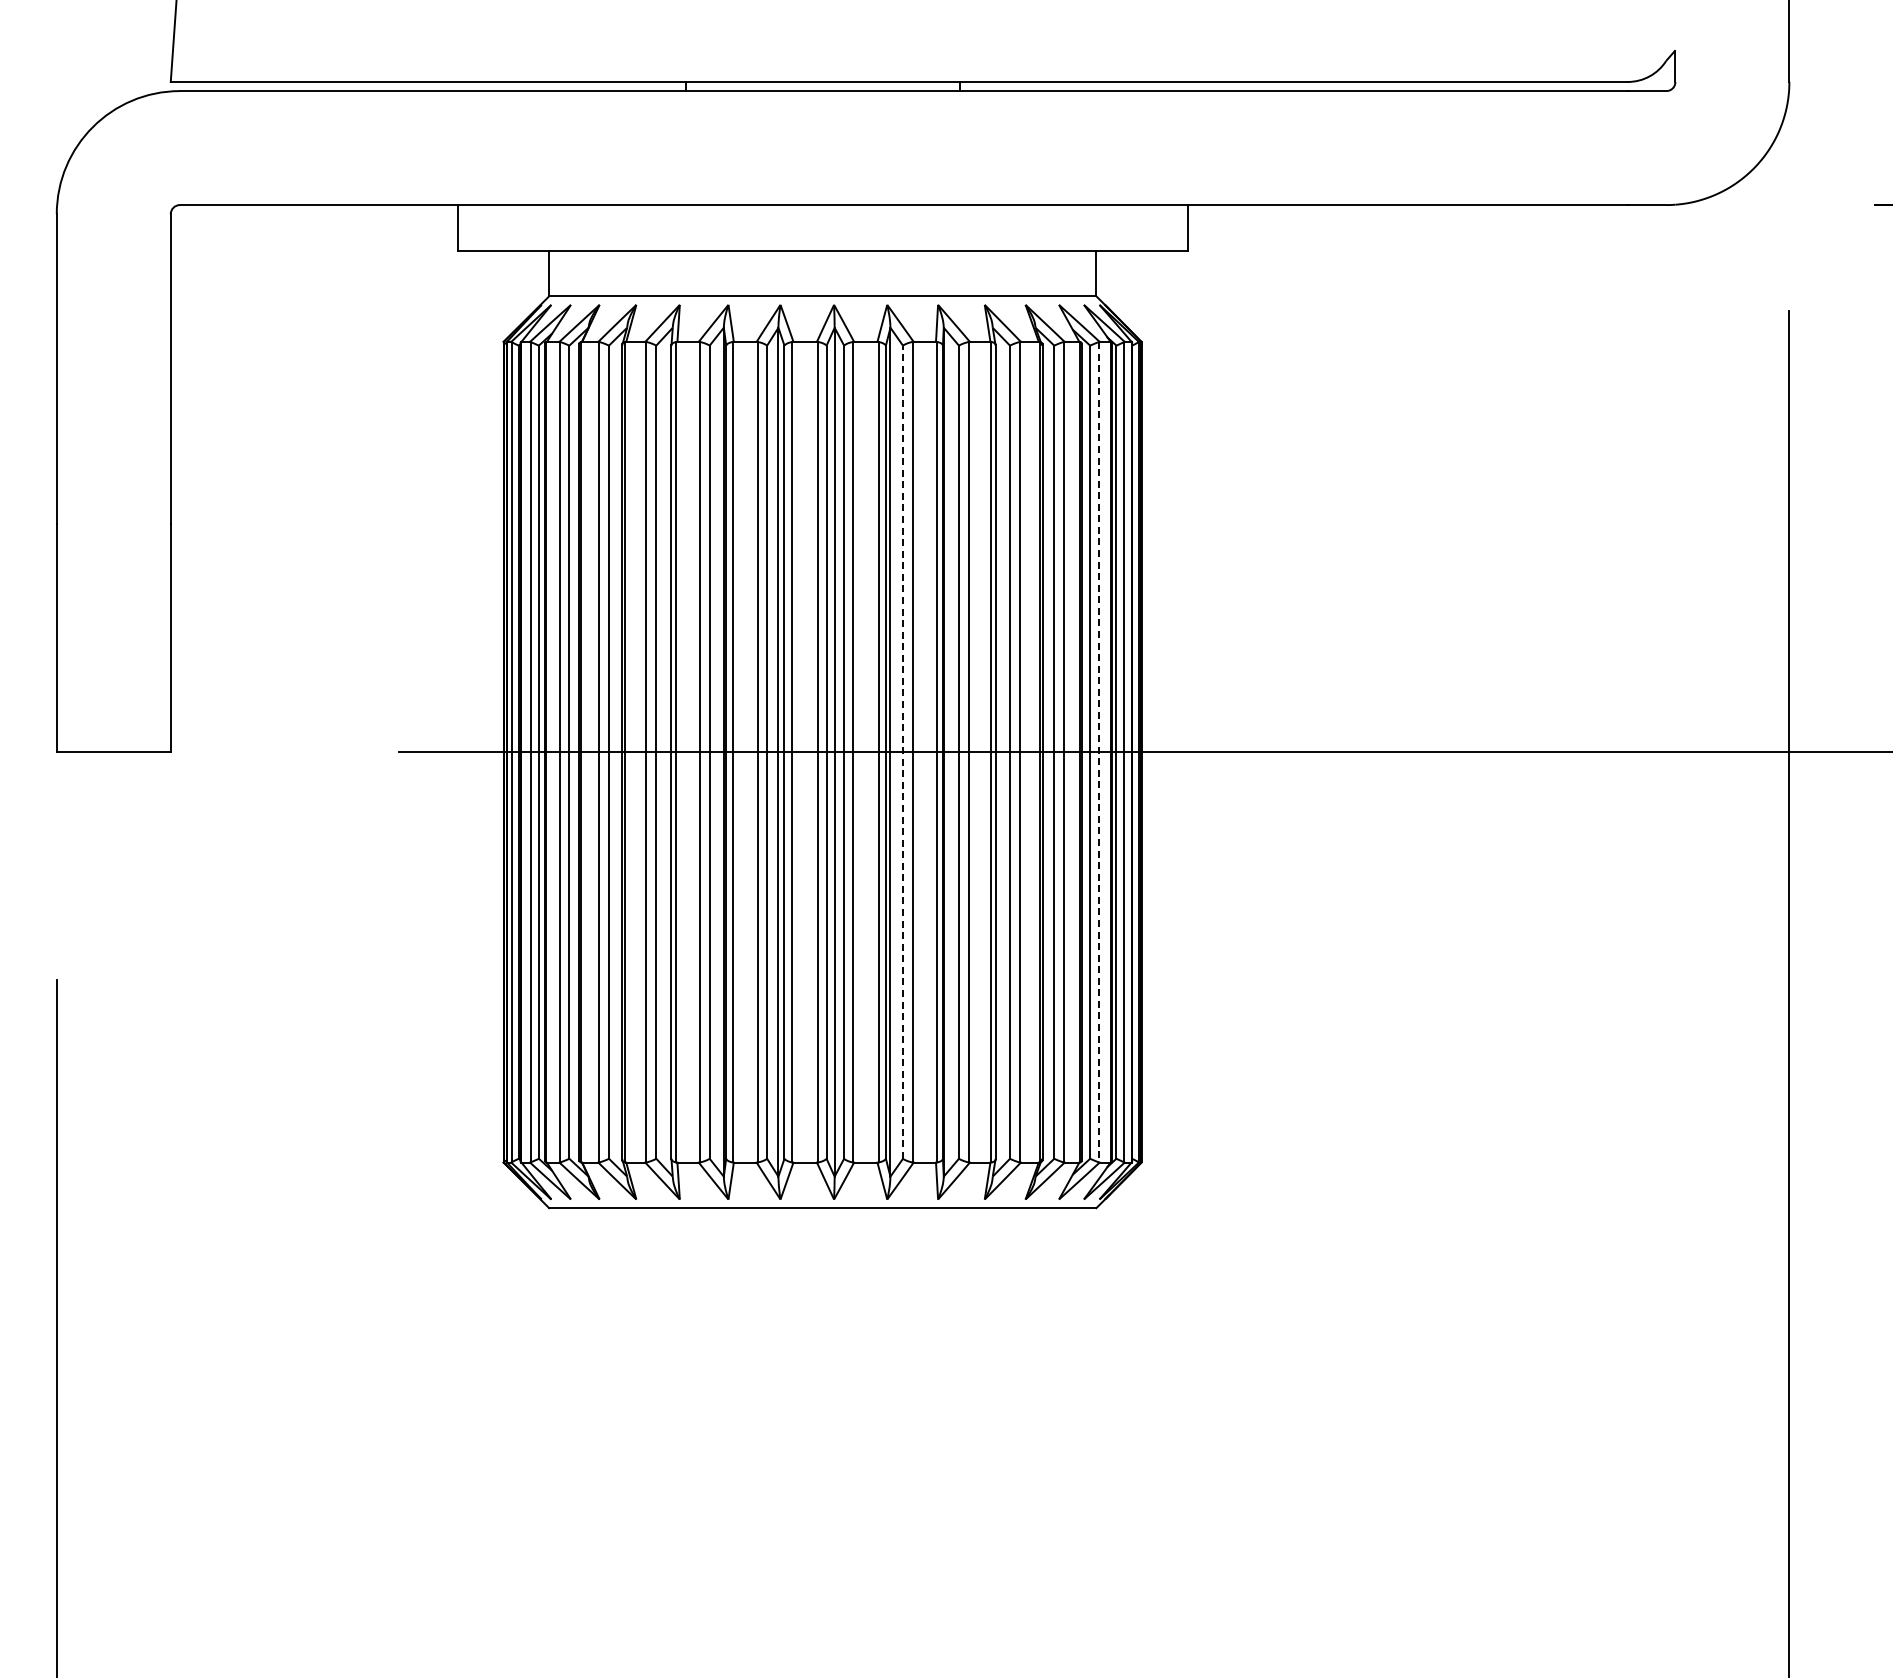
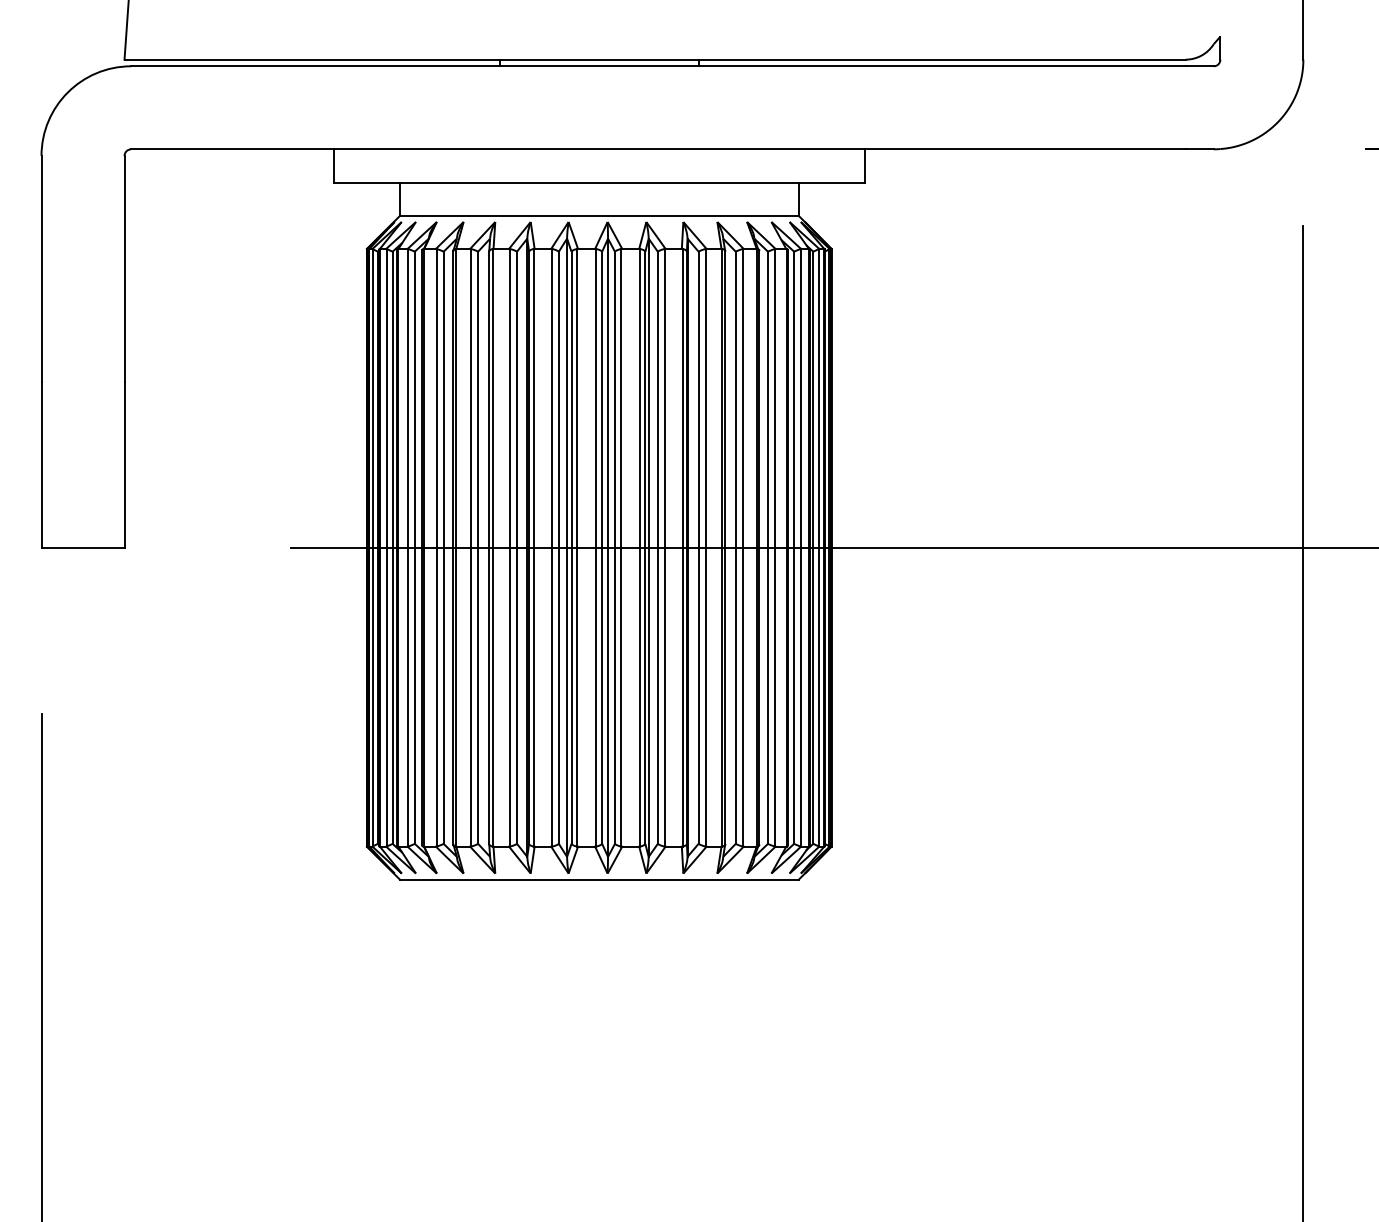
line: (902, 752) -> (657, 548), dashed -> solid
line: (1099, 752) -> (800, 548), dashed -> solid

